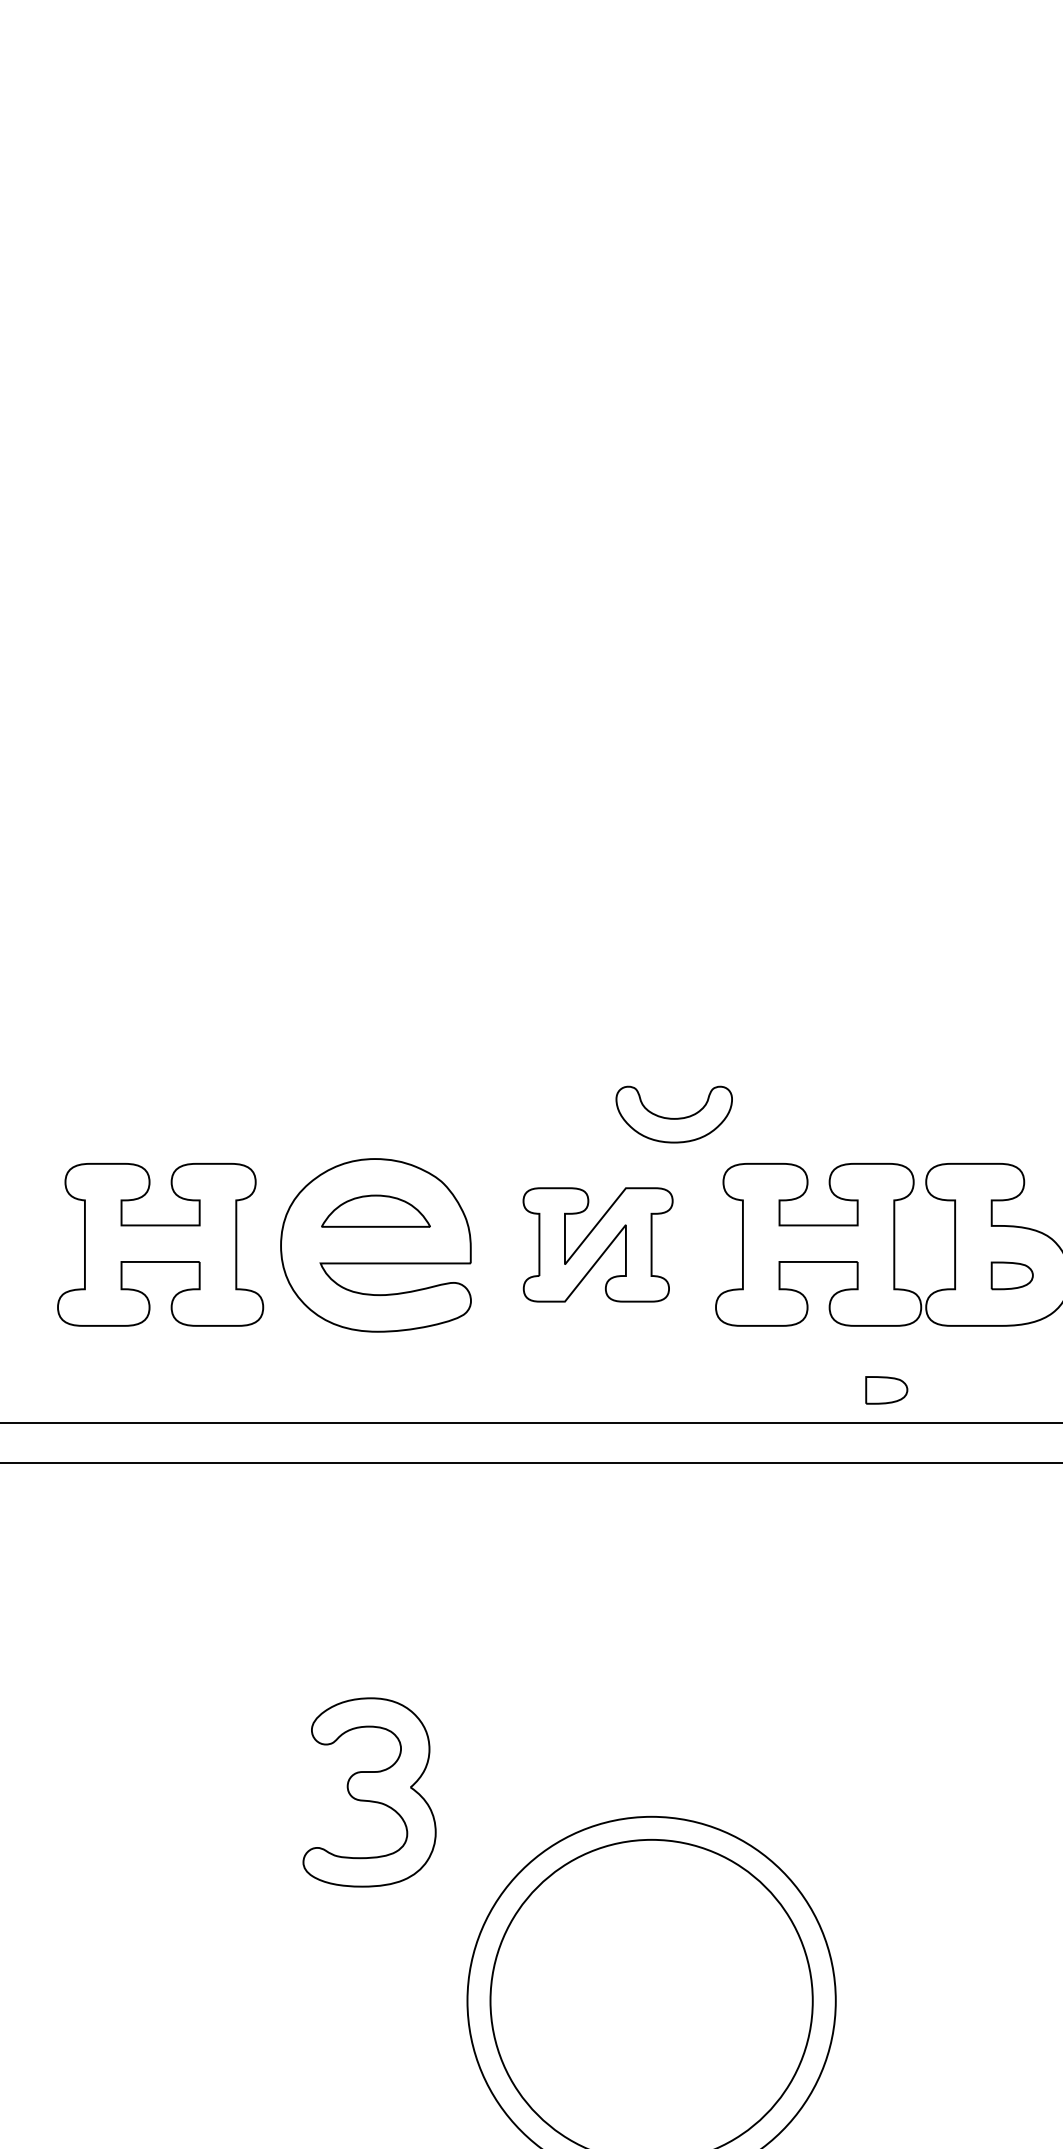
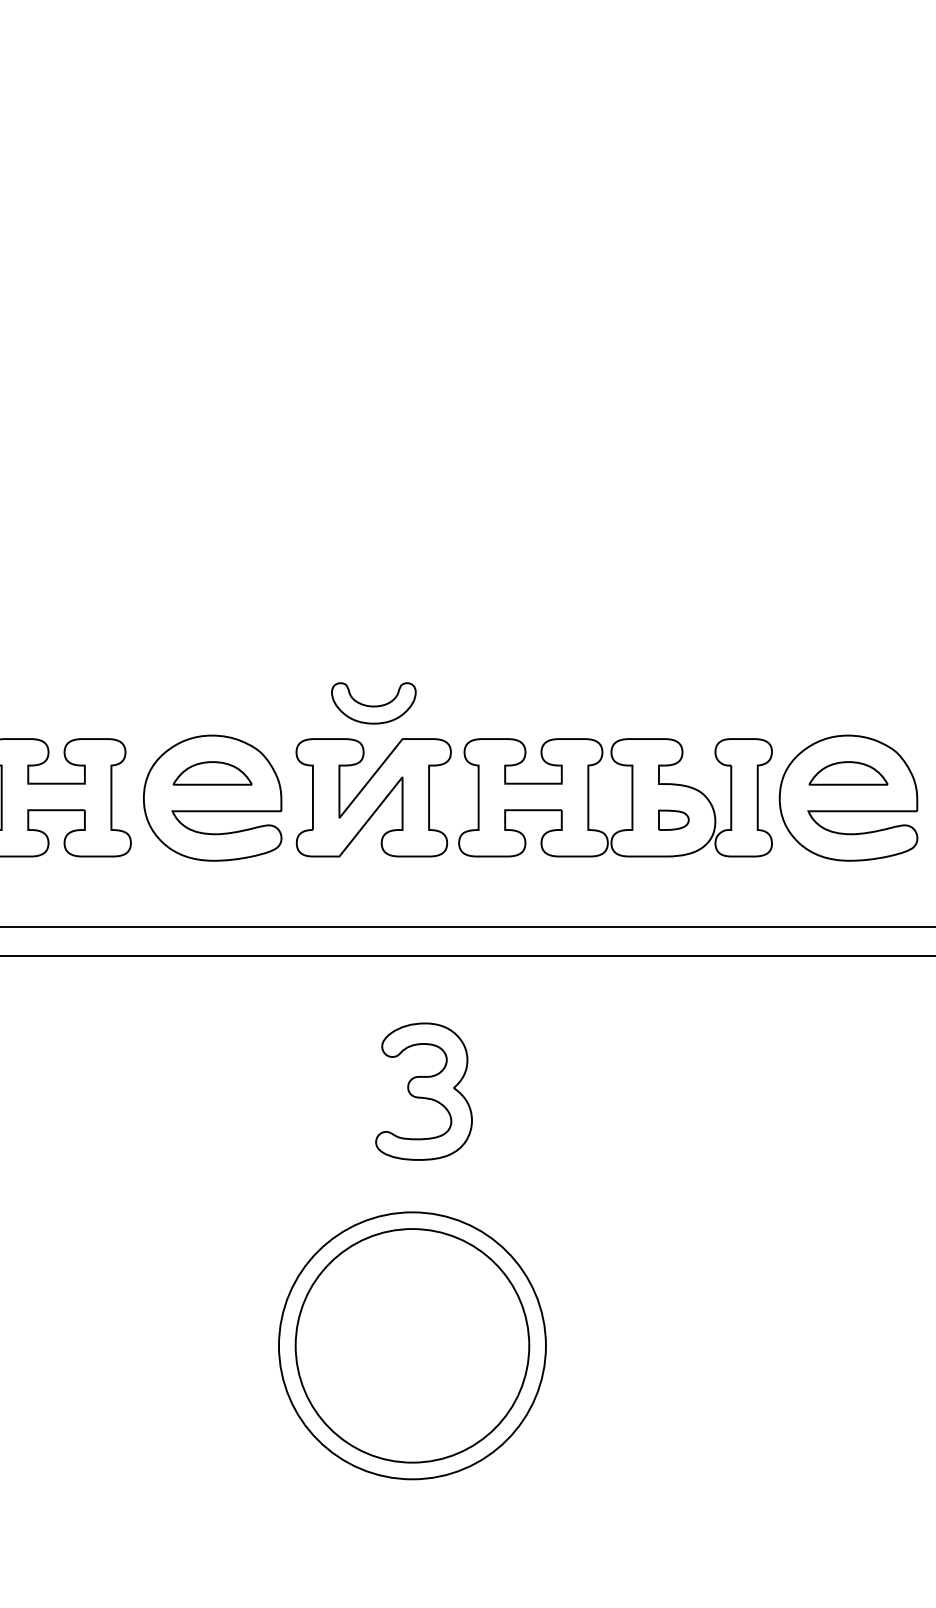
part: (673, 1114) -> (373, 703), moved
part: (597, 1244) -> (373, 797), size x1.43
part: (886, 1389) -> (582, 902), removed
part: (368, 1792) -> (423, 1091), moved

